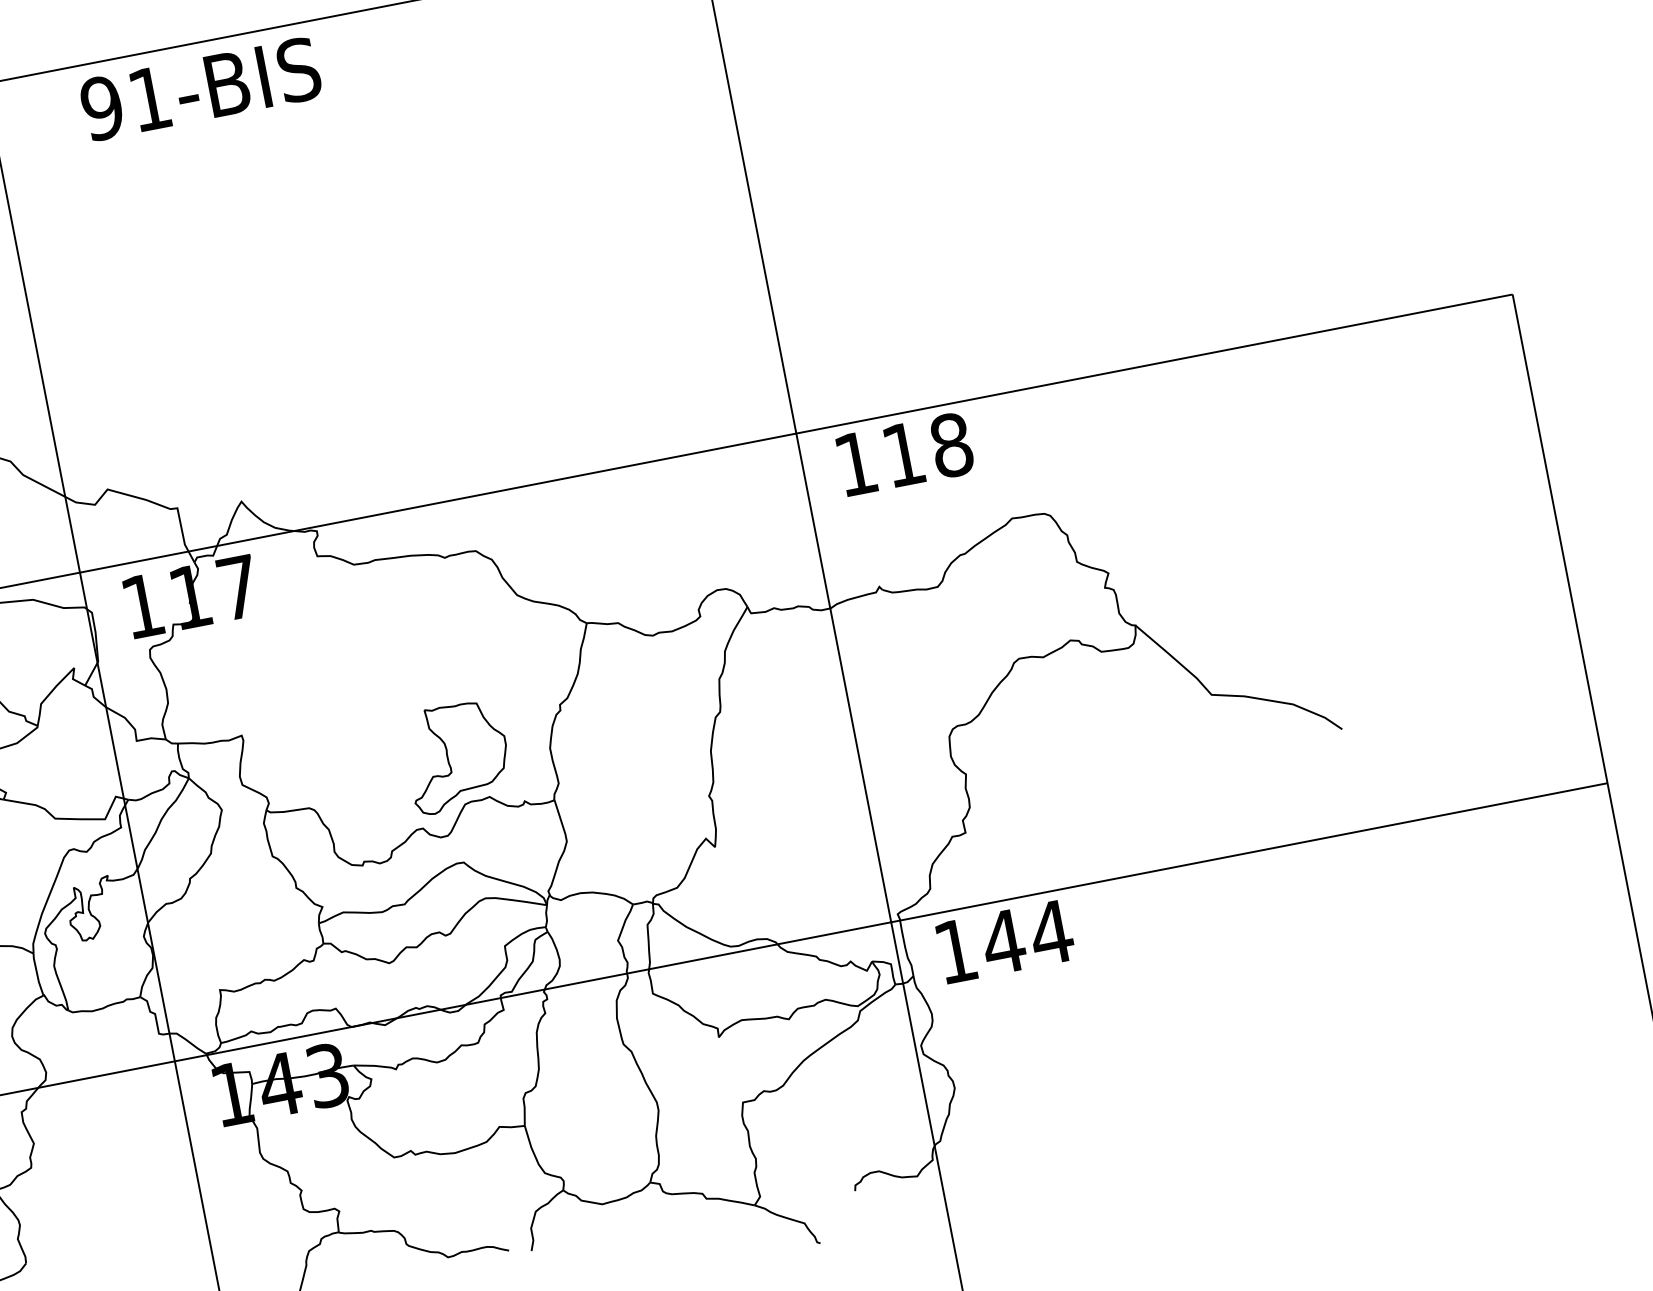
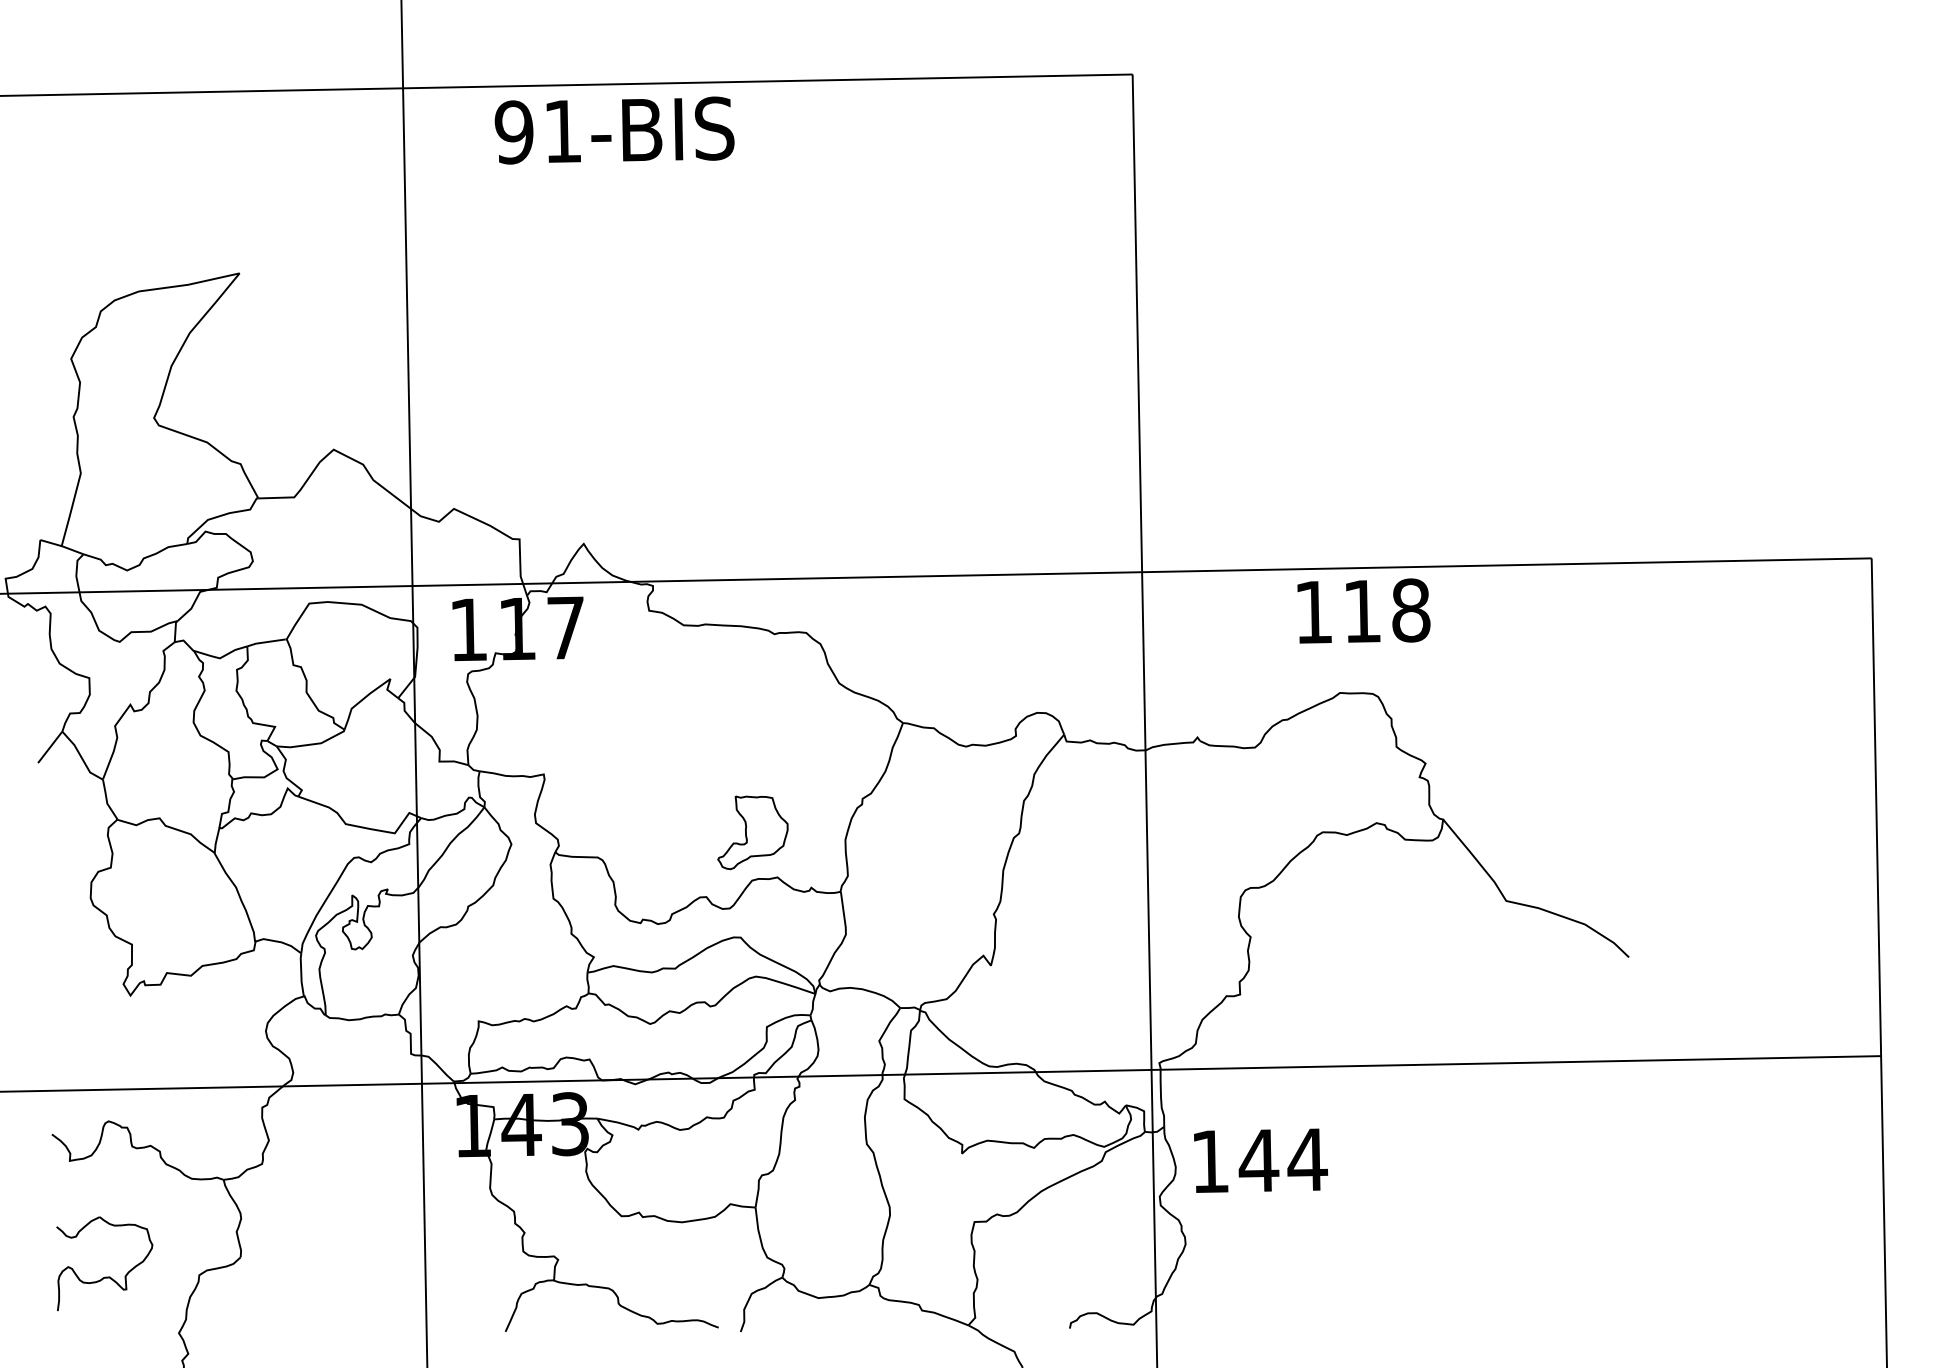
text: (904, 453) -> (1363, 610), moved
part: (457, 756) -> (752, 832), size x0.7
text: (1005, 941) -> (1260, 1160), moved

